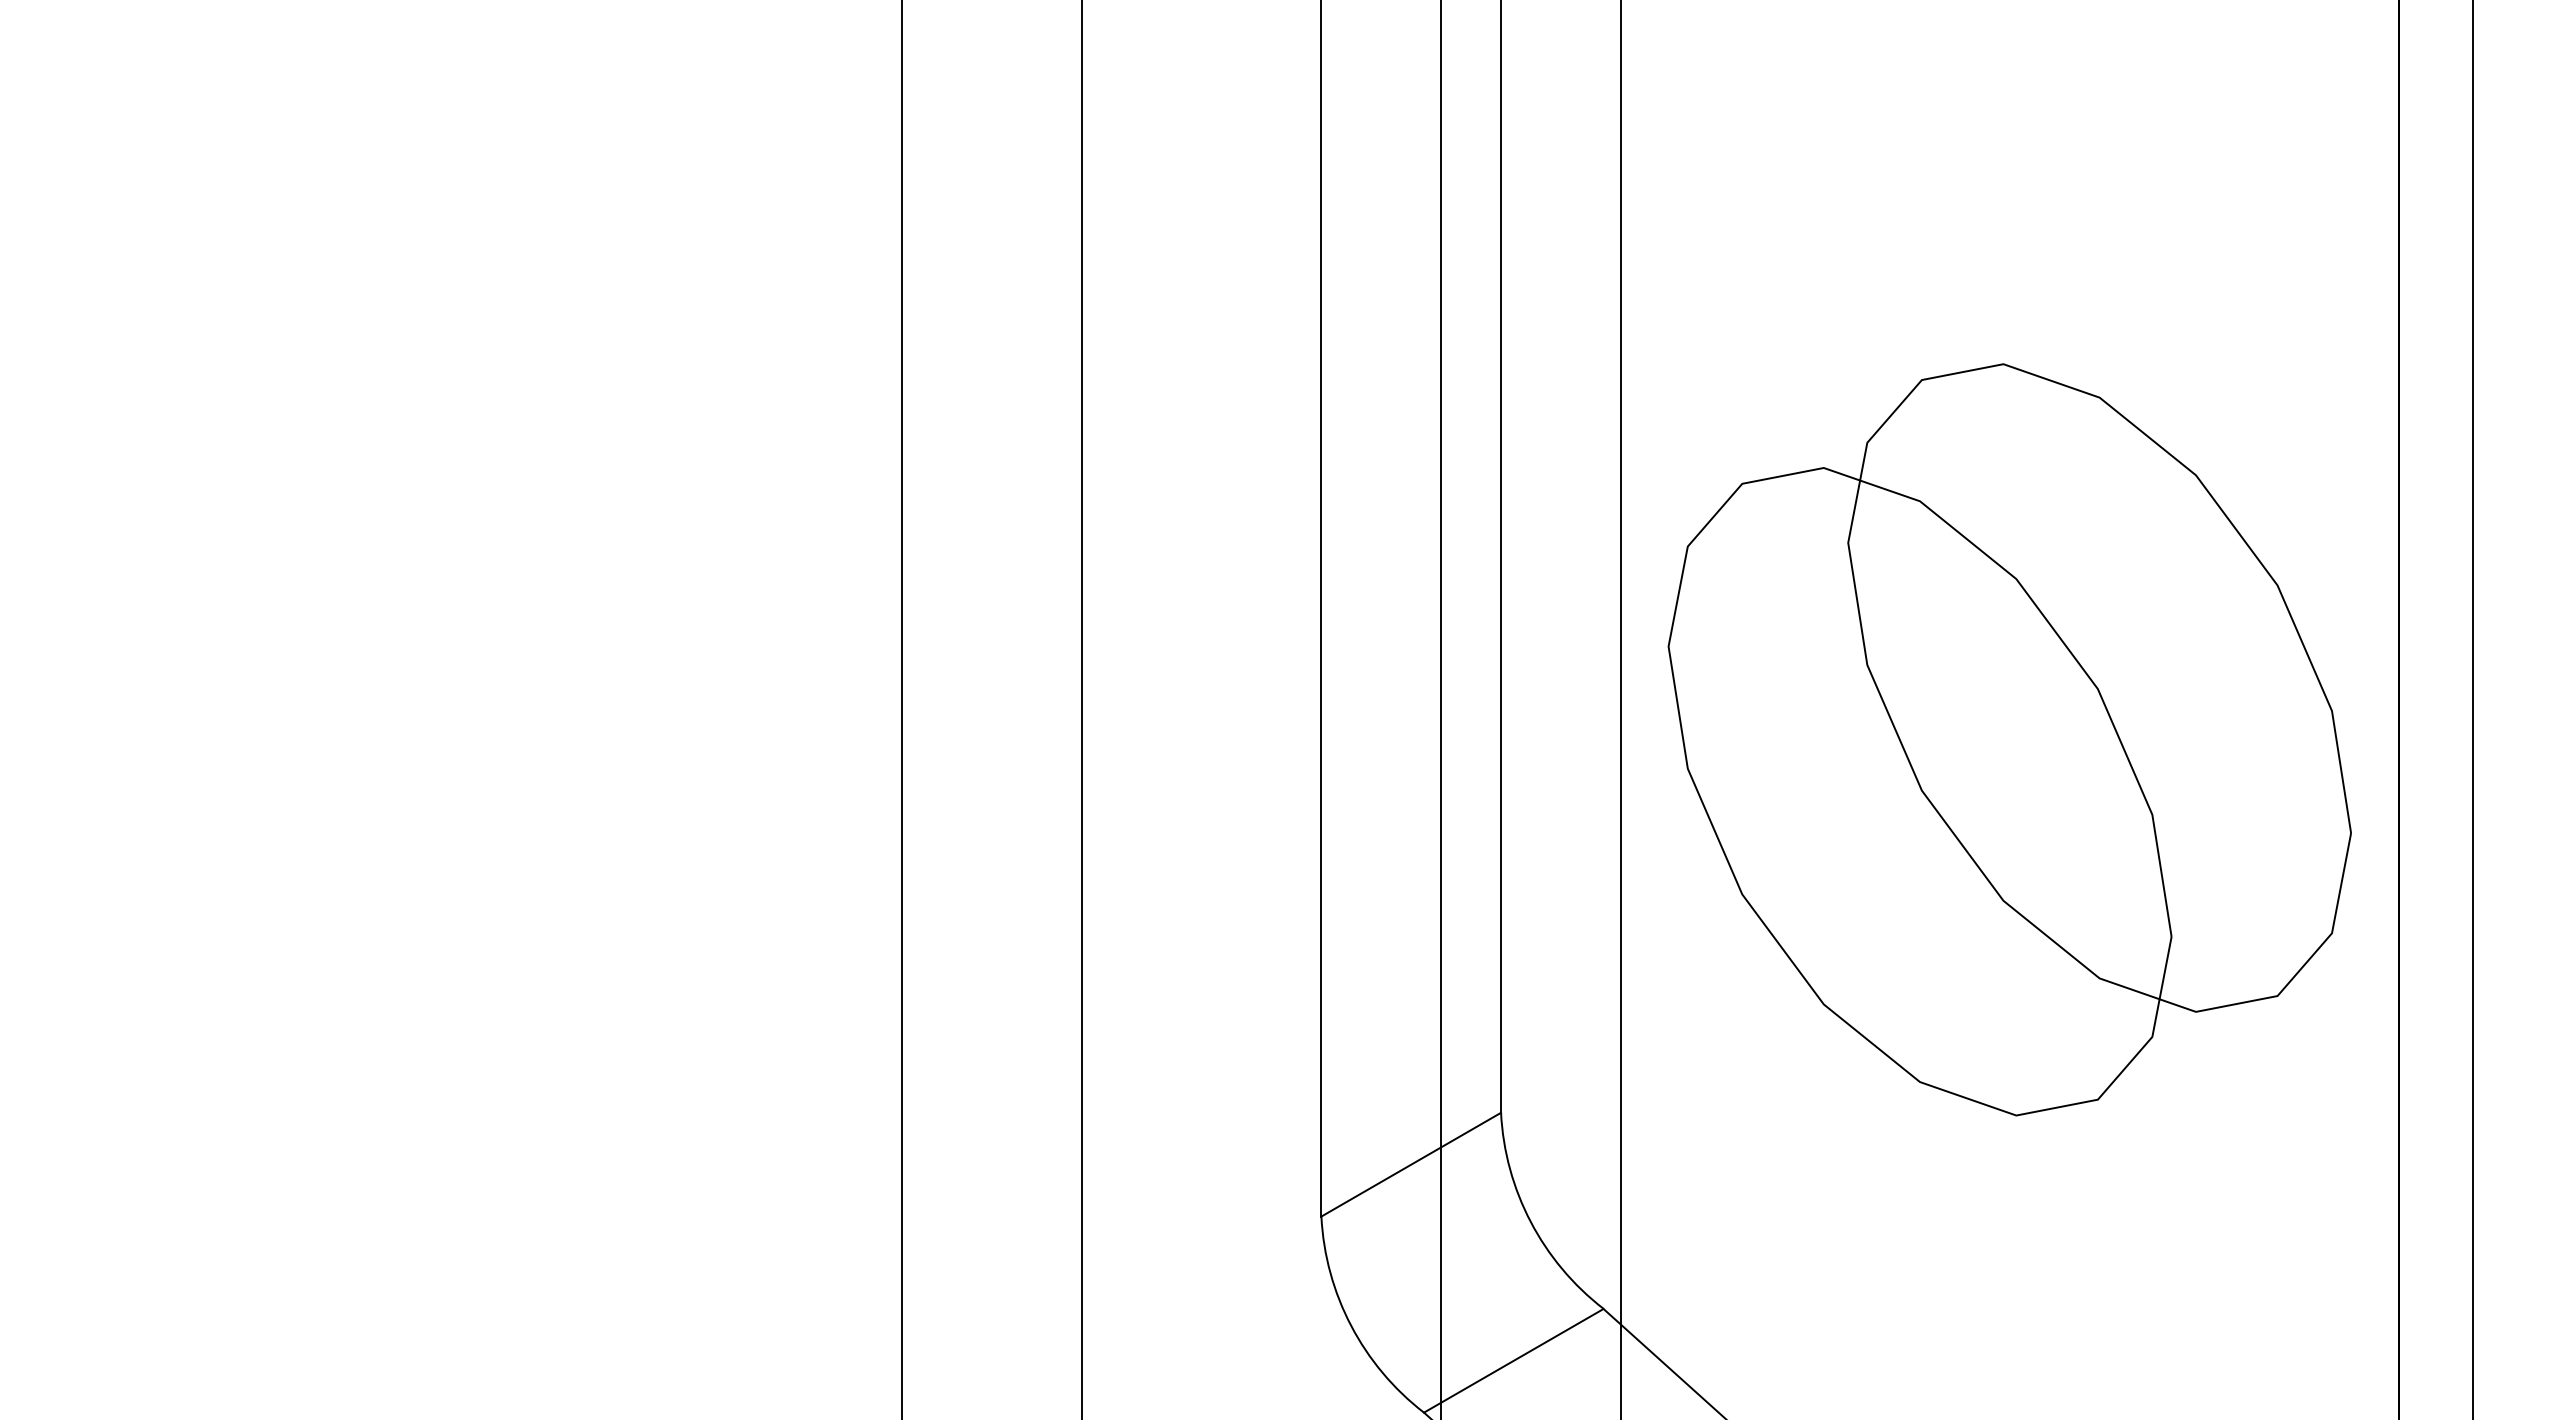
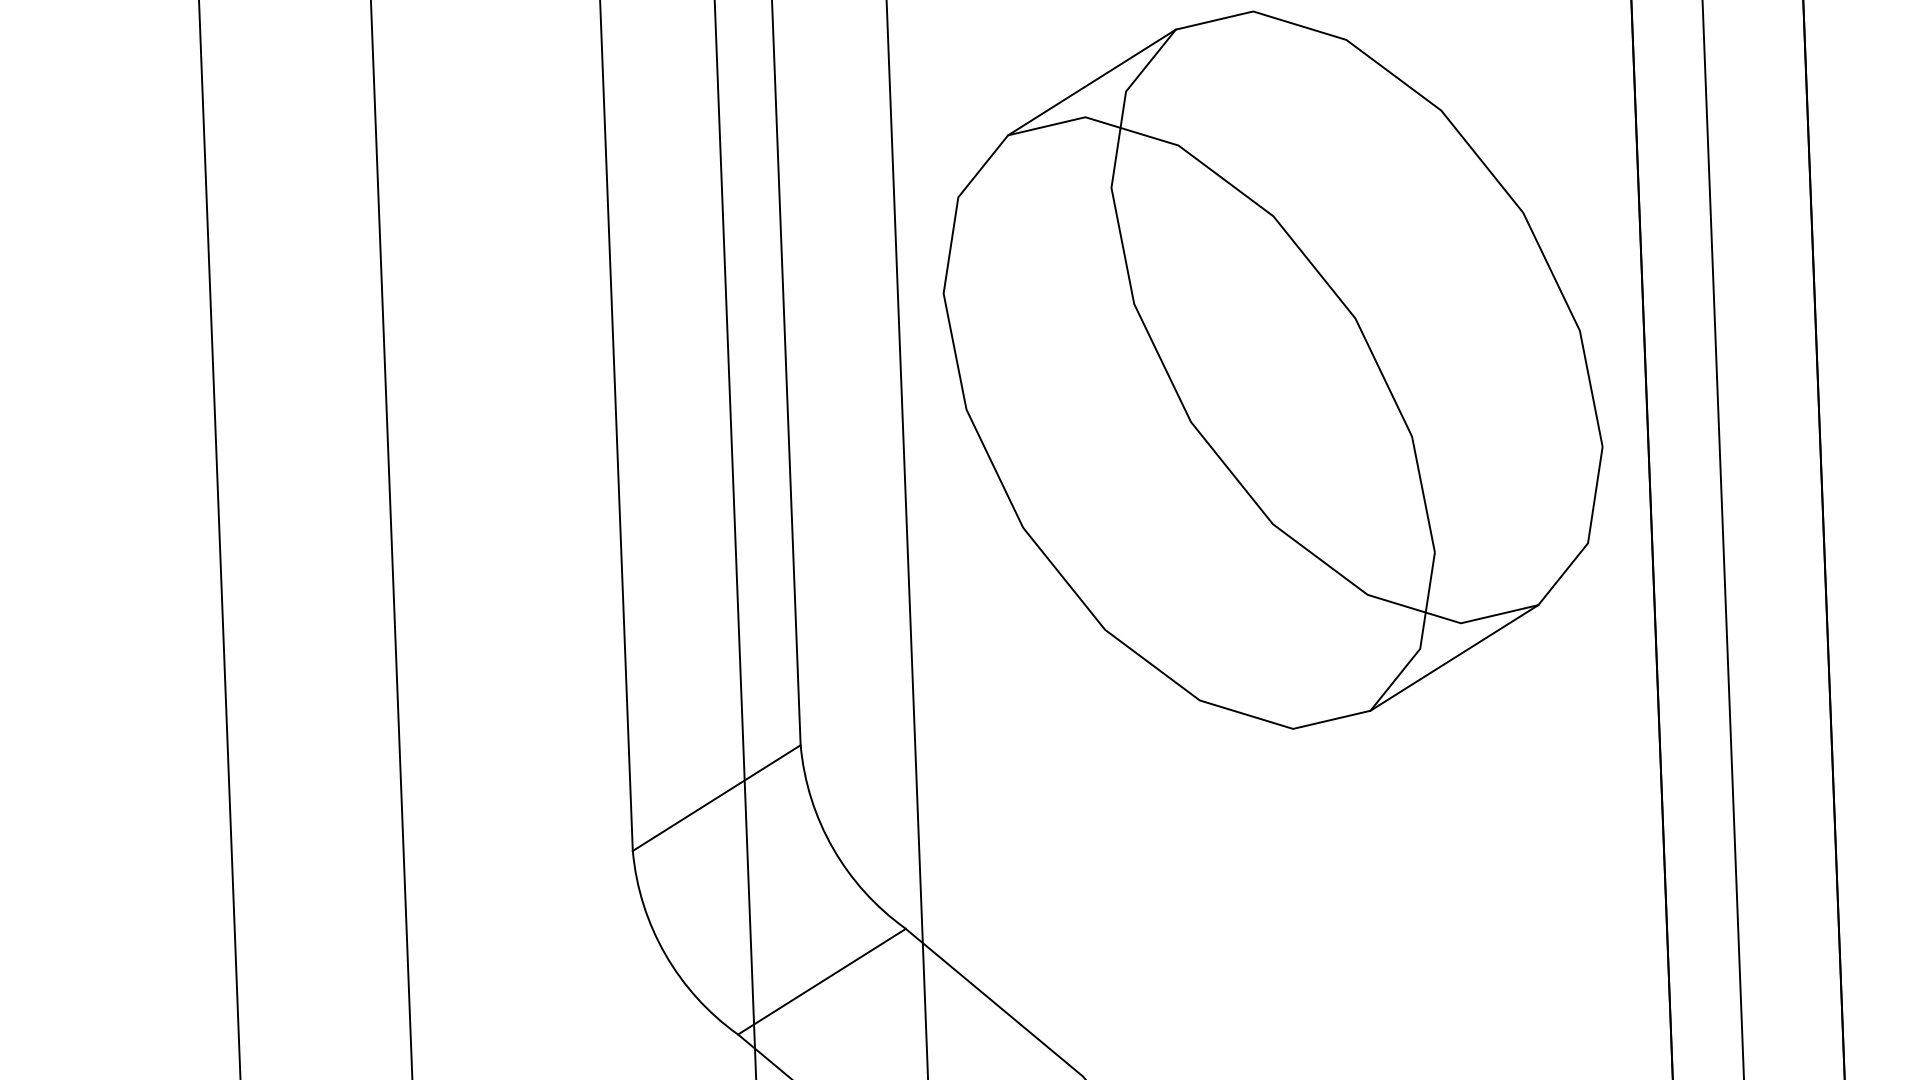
line: (1831, 431) -> (1091, 82), added
line: (2187, 1047) -> (1454, 657), added

